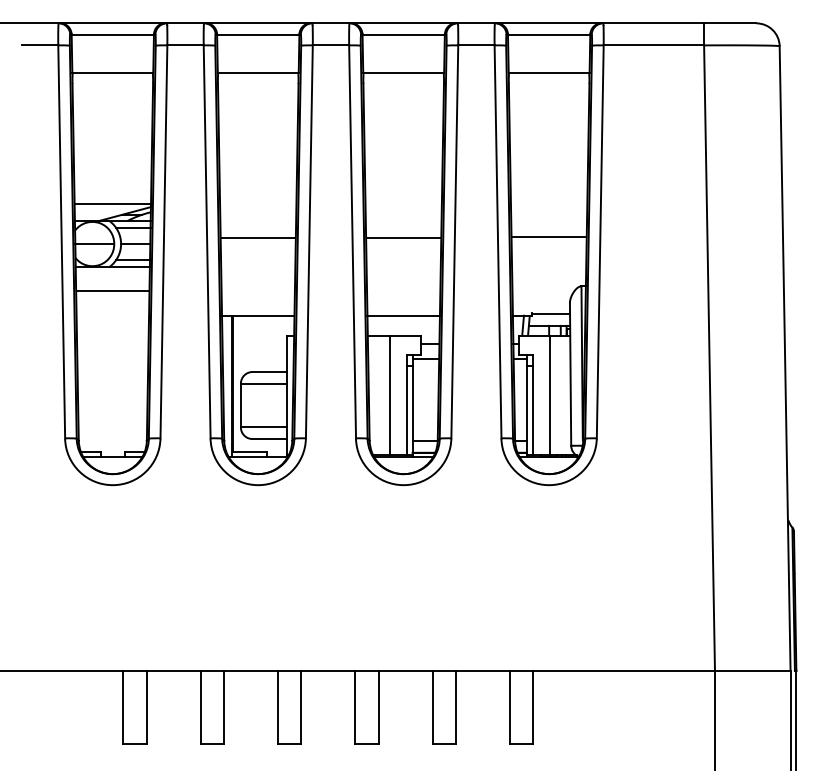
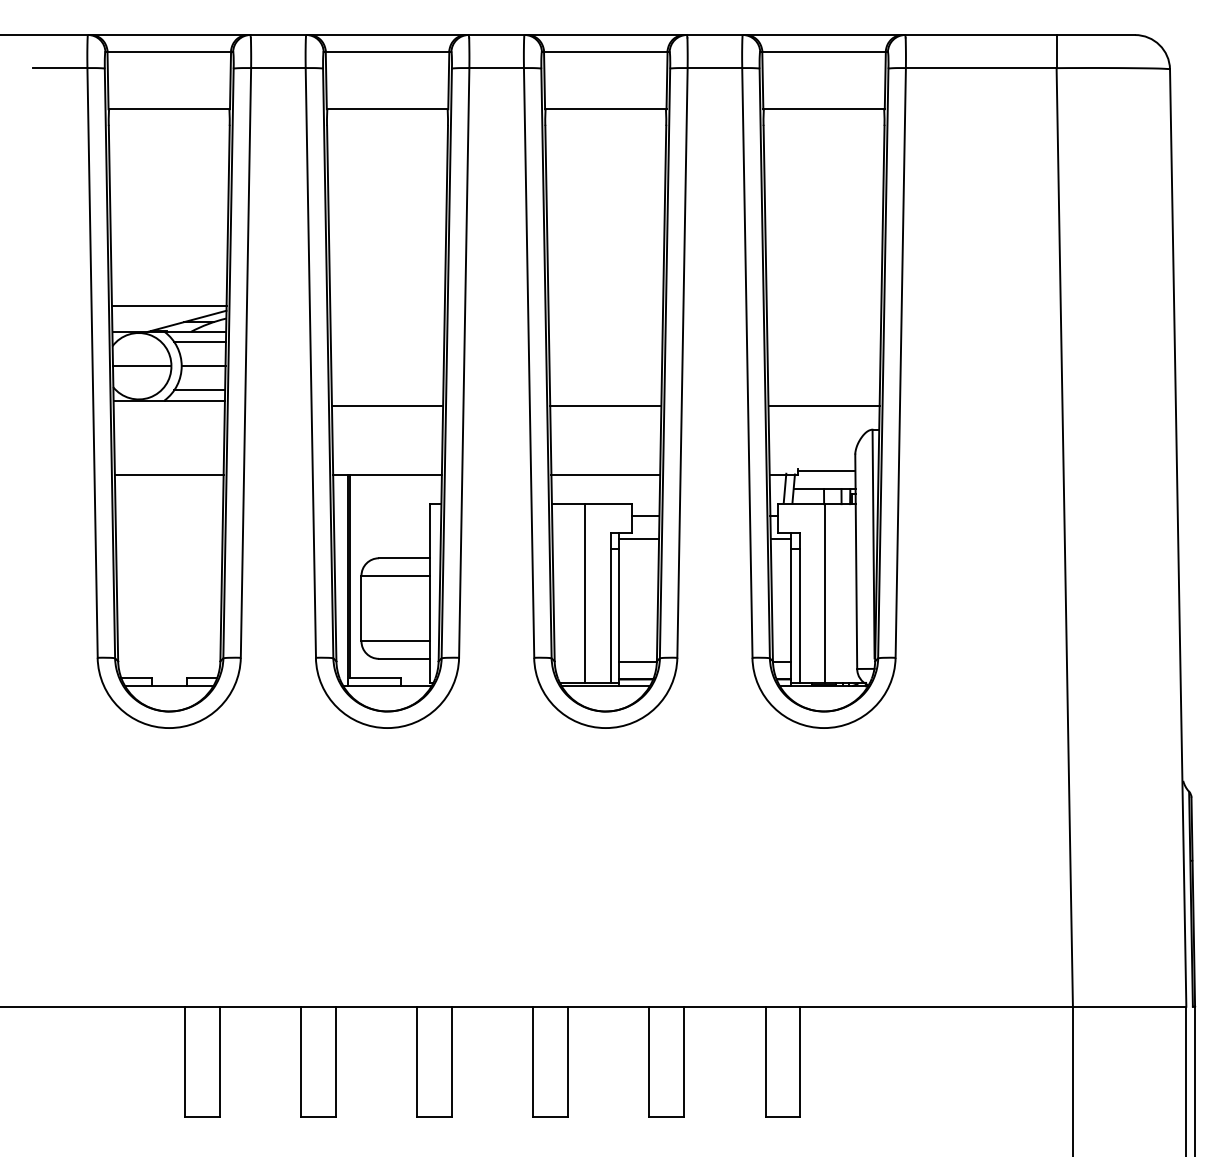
line: (549, 236) -> (824, 405), moved
line: (258, 237) -> (387, 405), moved
line: (403, 237) -> (605, 405), moved
line: (112, 291) -> (168, 474), moved

